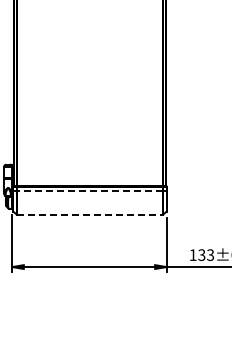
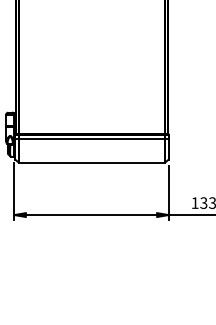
line: (89, 191) -> (91, 139), dashed -> solid
line: (90, 214) -> (92, 162), dashed -> solid

